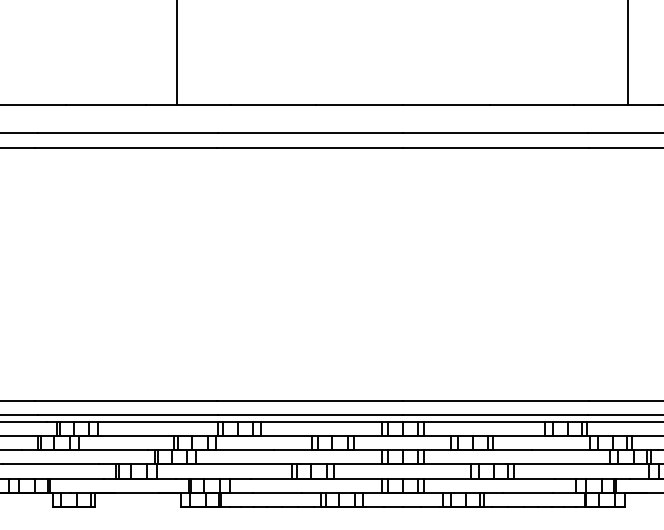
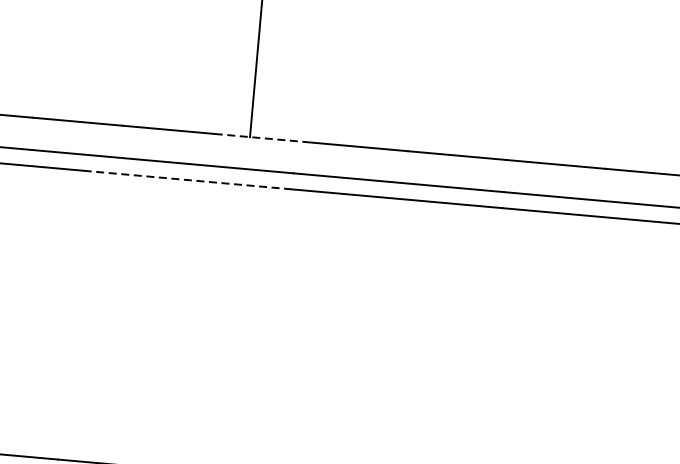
line: (189, 105) -> (263, 138), solid -> dashed
line: (125, 147) -> (186, 179), solid -> dashed

